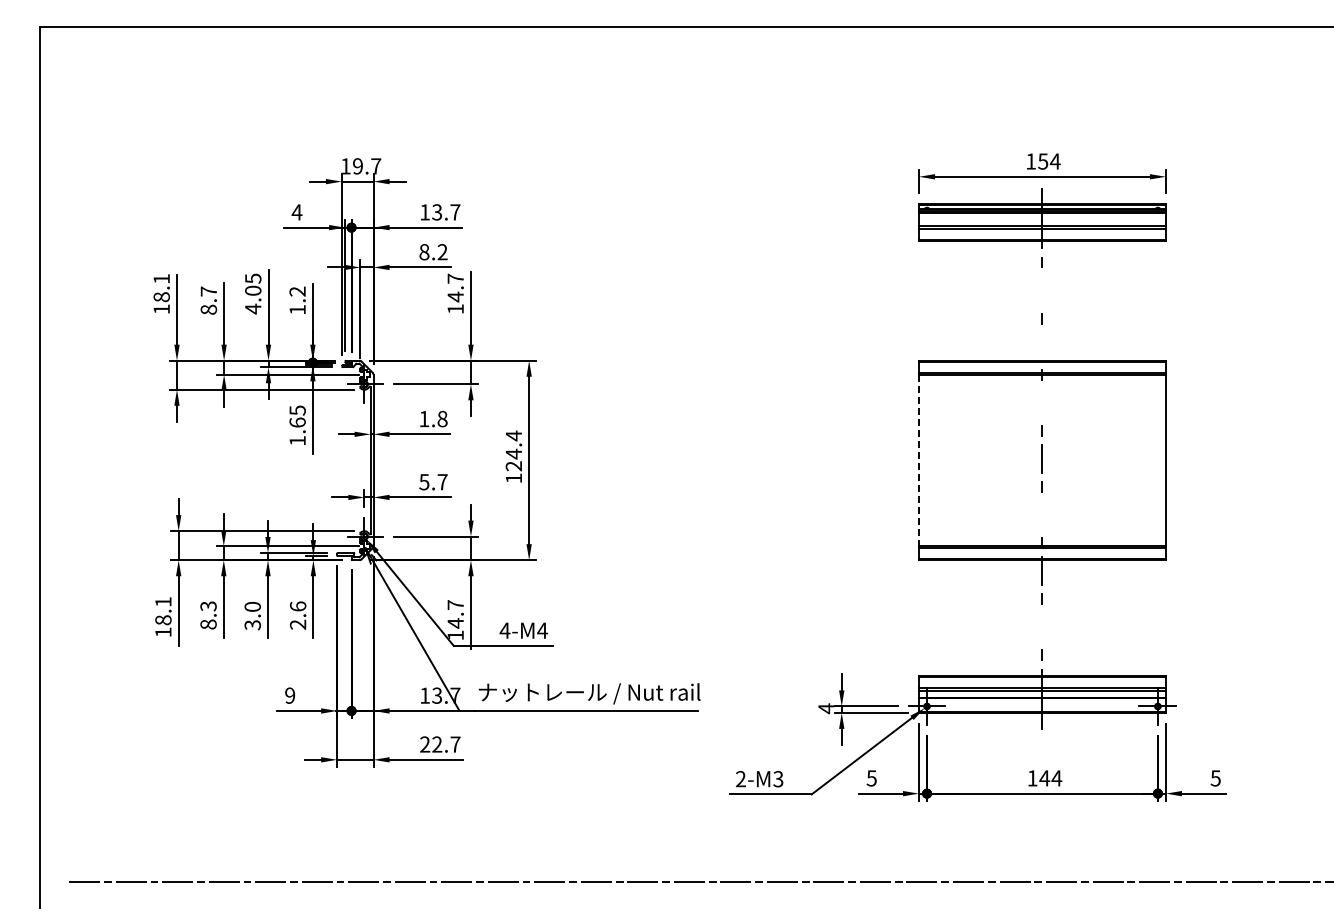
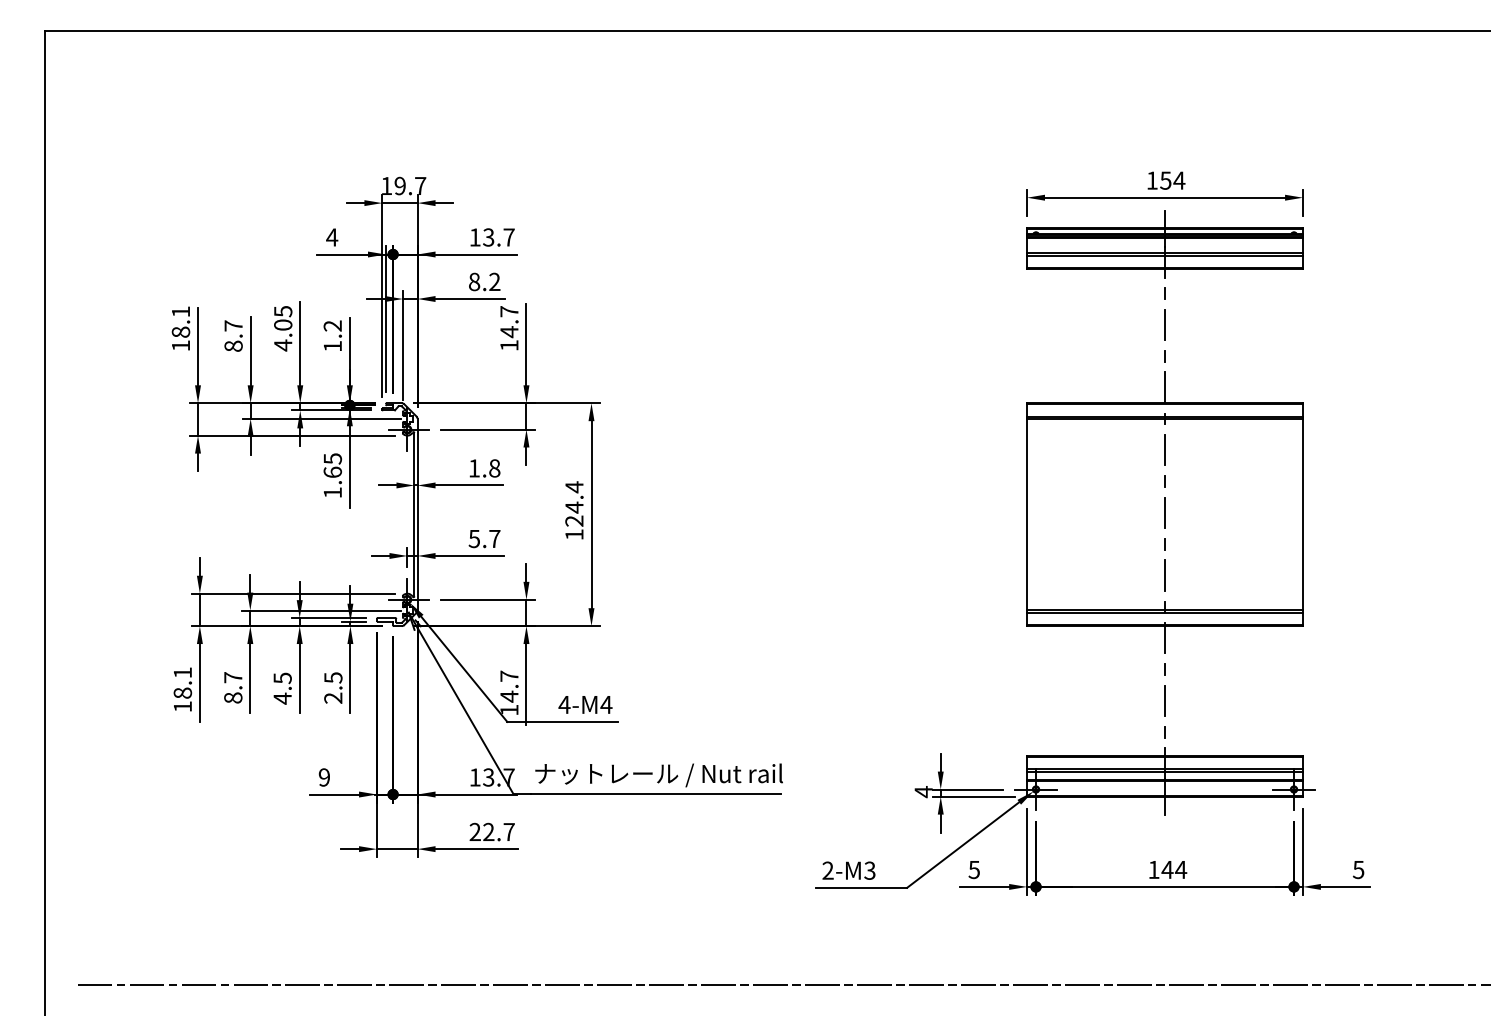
line: (1042, 290) -> (1165, 324), added
line: (1042, 346) -> (1165, 387), added
line: (1042, 402) -> (1165, 449), added
line: (919, 460) -> (1027, 514), dashed -> solid
line: (1042, 514) -> (1165, 575), added
text: (208, 606) -> (233, 677), 8.3 -> 8.7
text: (297, 606) -> (332, 677), 2.6 -> 2.5
text: (252, 616) -> (282, 689), 3.0 -> 4.5
line: (1041, 627) -> (1163, 701), added

